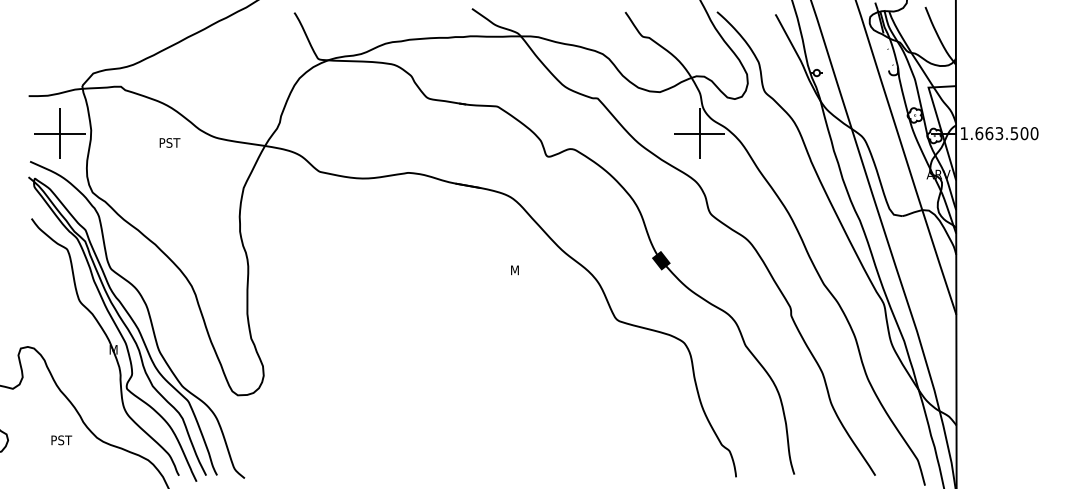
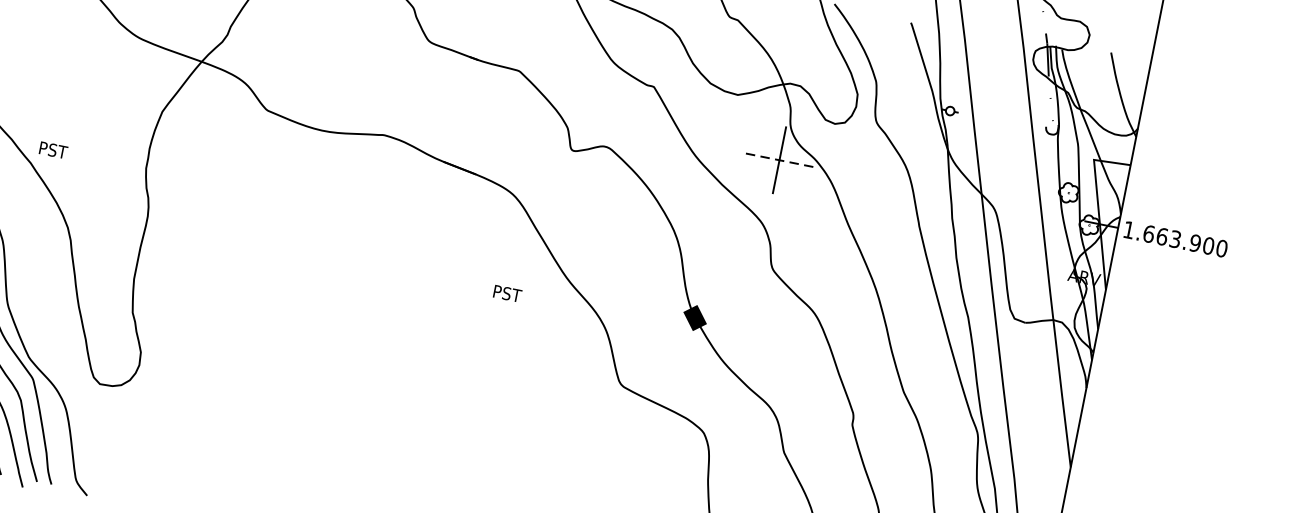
line: (699, 133) -> (779, 160), solid -> dashed
text: (1014, 133) -> (1195, 243), 1.663.500 -> 1.663.900
text: (169, 142) -> (52, 149), moved
text: (521, 270) -> (507, 294), M -> PST

